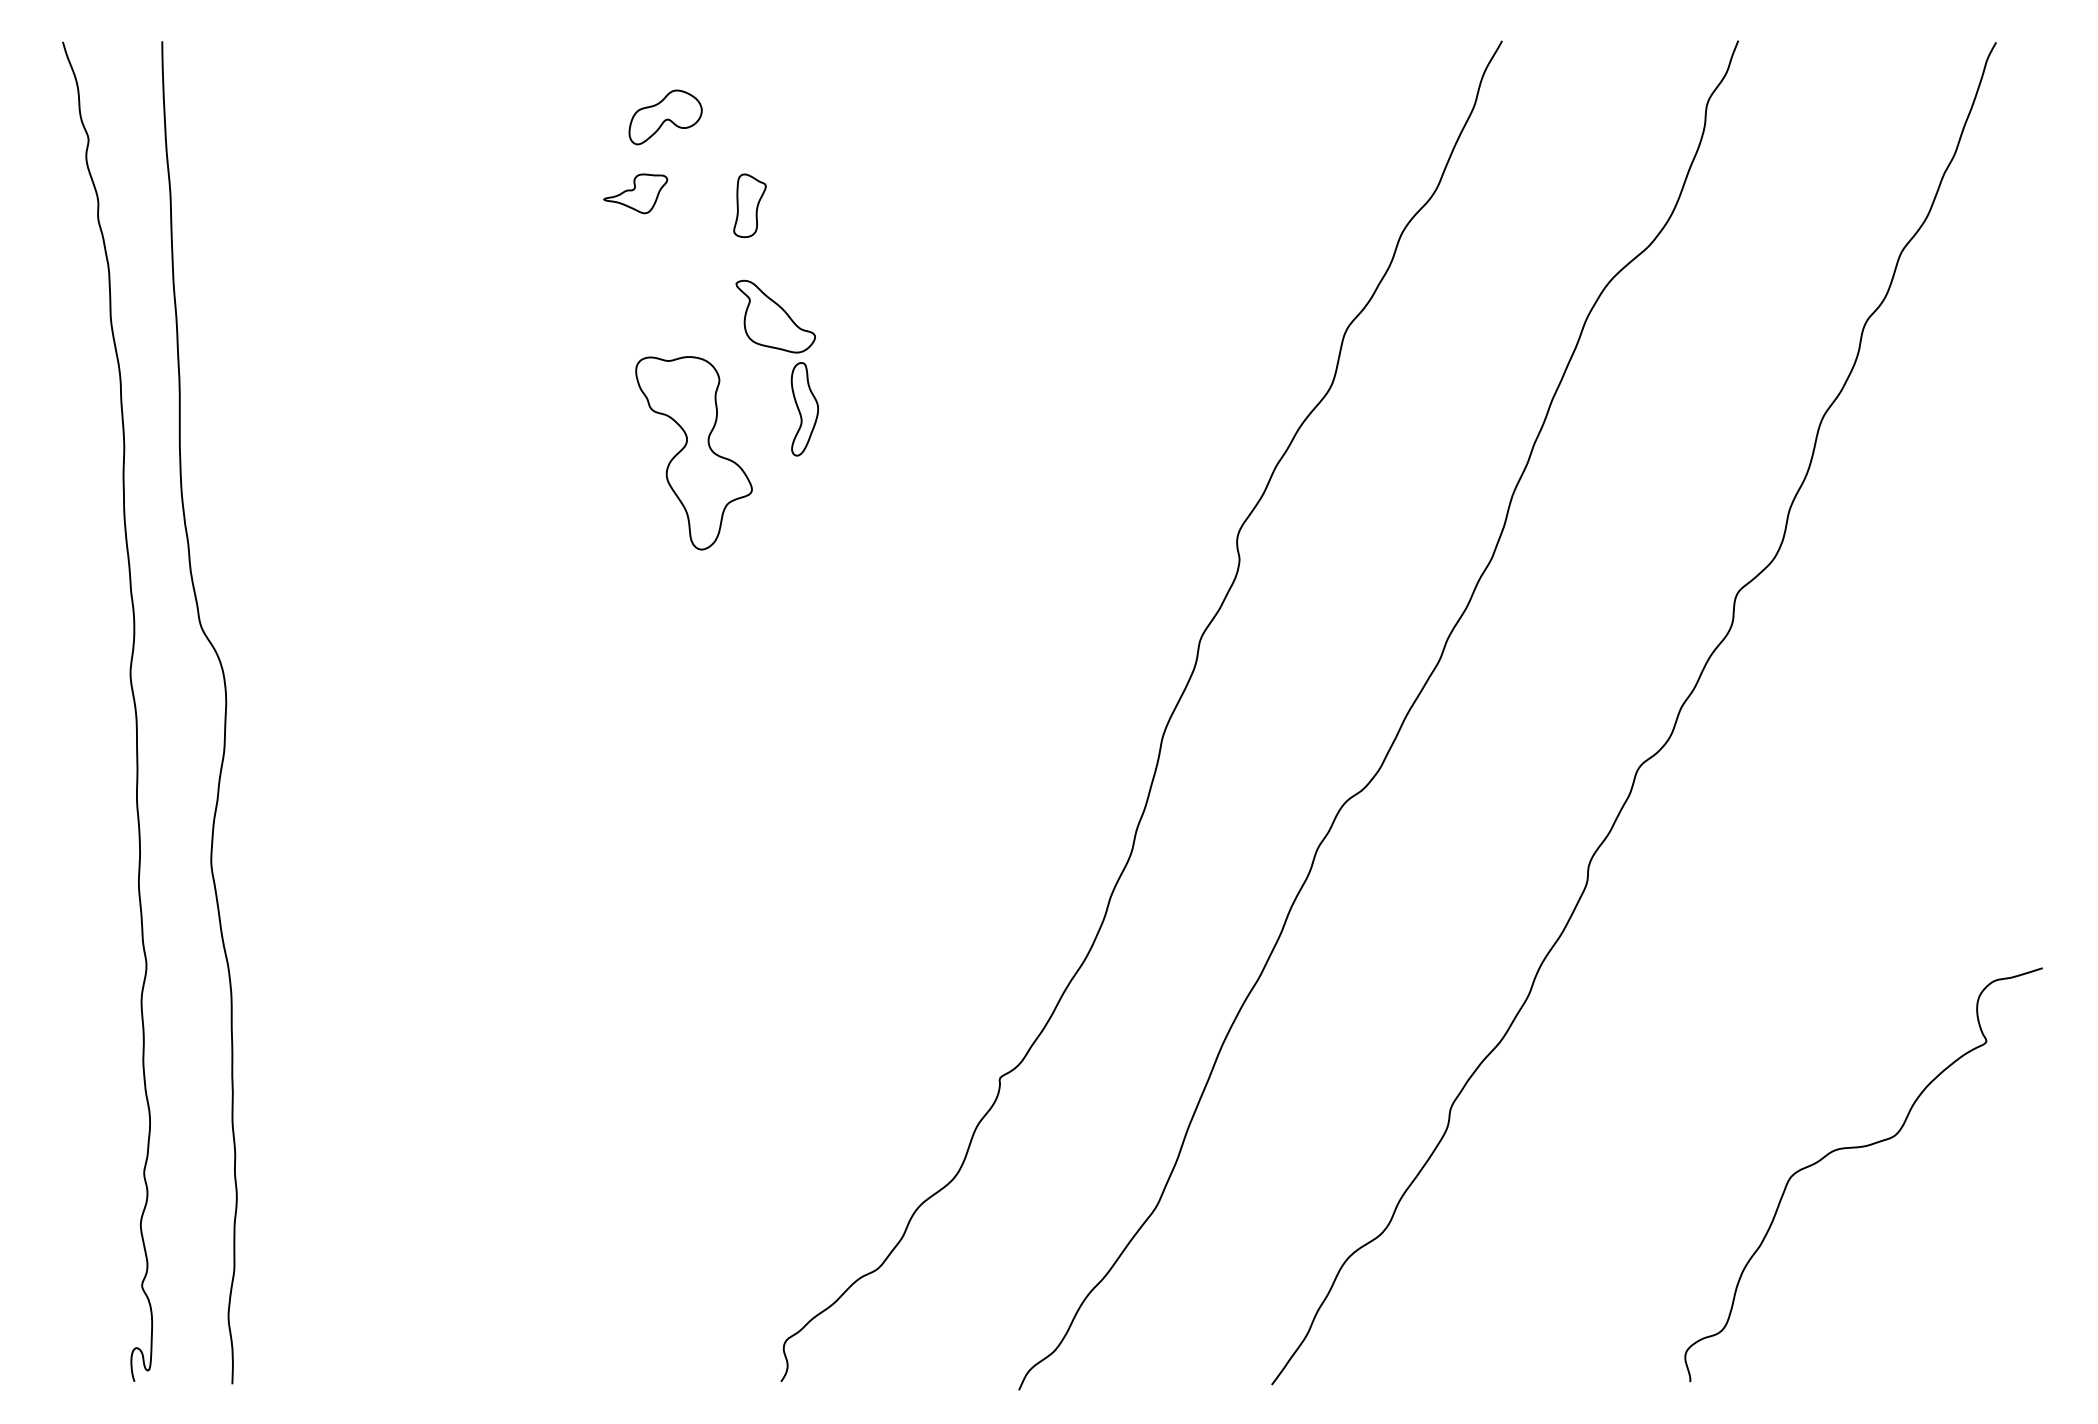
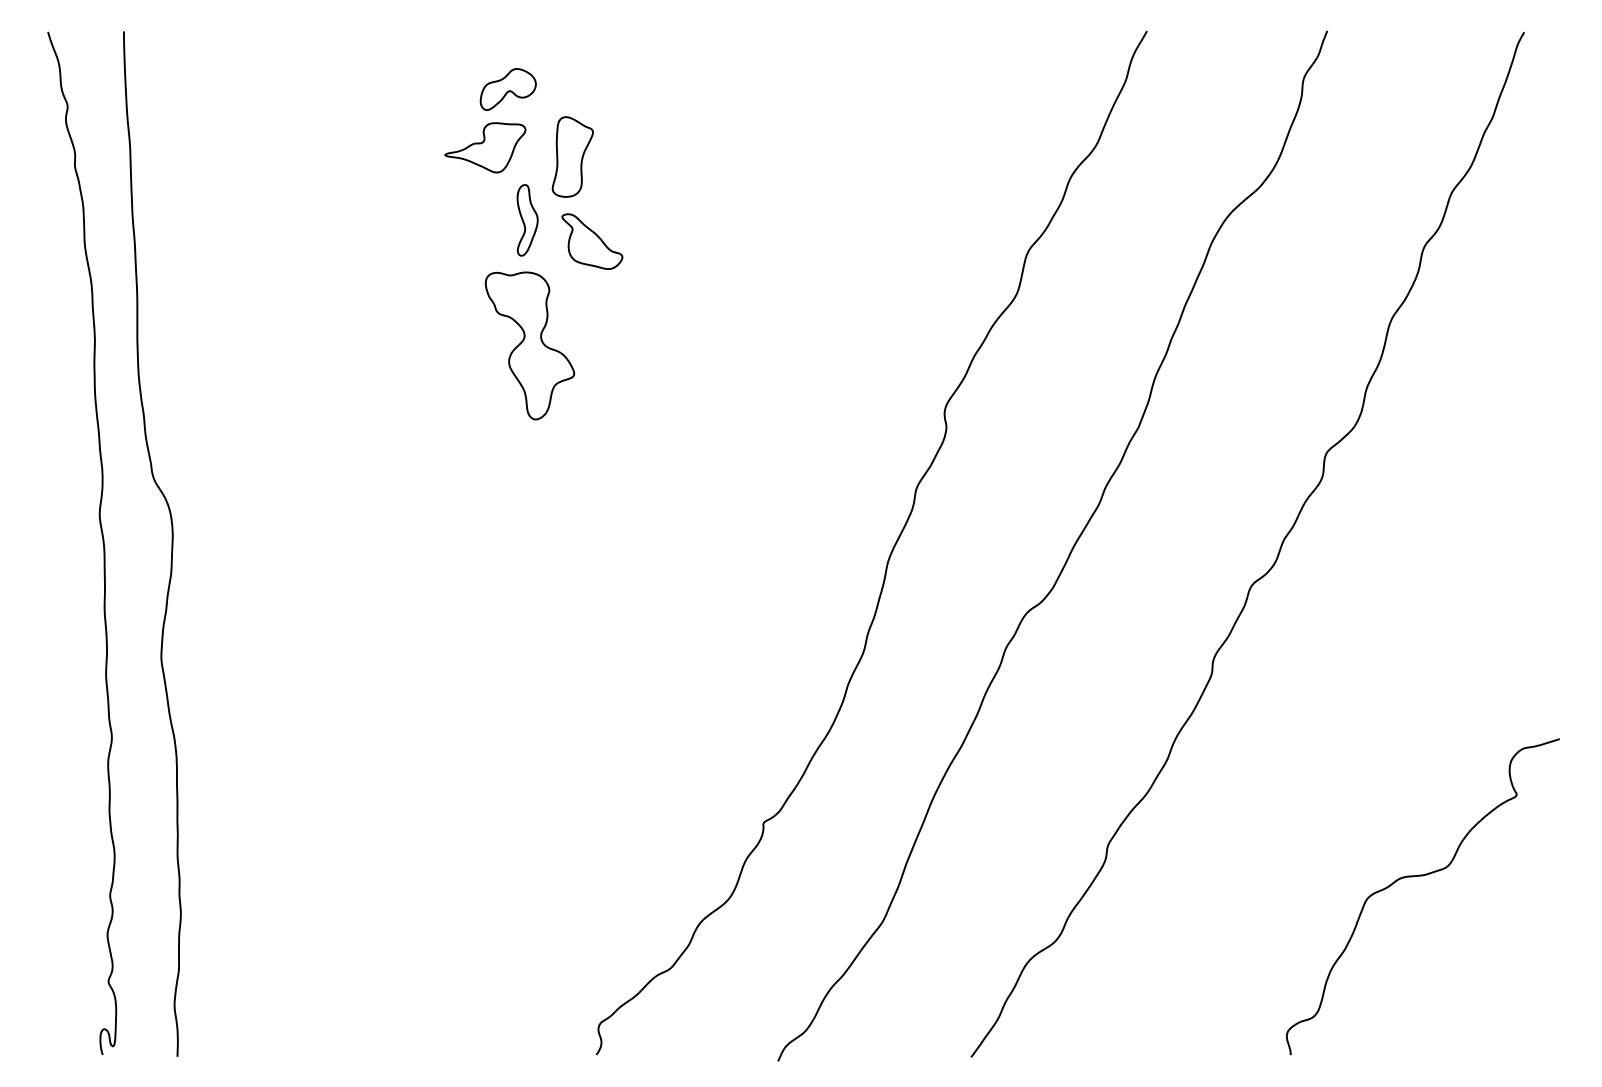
part: (635, 193) -> (485, 147), size x1.67
part: (749, 205) -> (572, 156), size x1.67
part: (804, 409) -> (527, 220), moved

